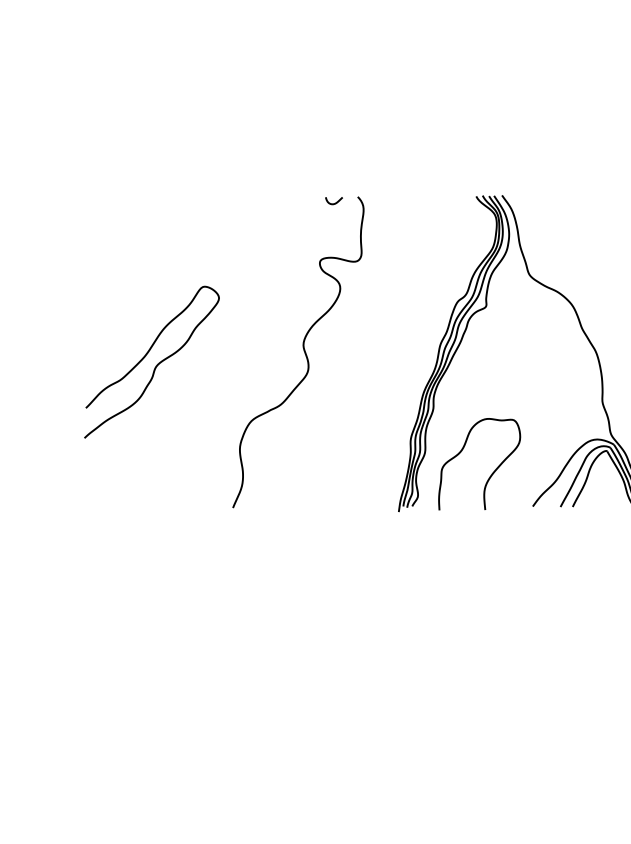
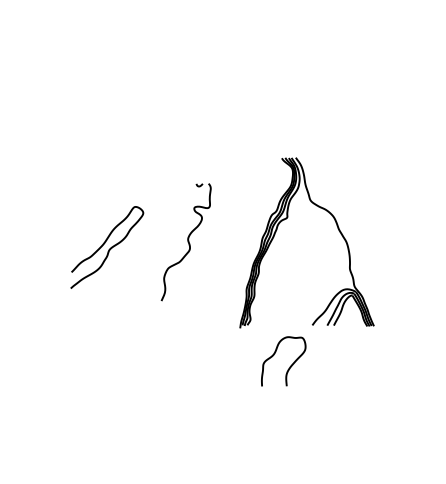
part: (299, 352) -> (186, 242), size x0.7
curve: (490, 473) -> (289, 366), moved

